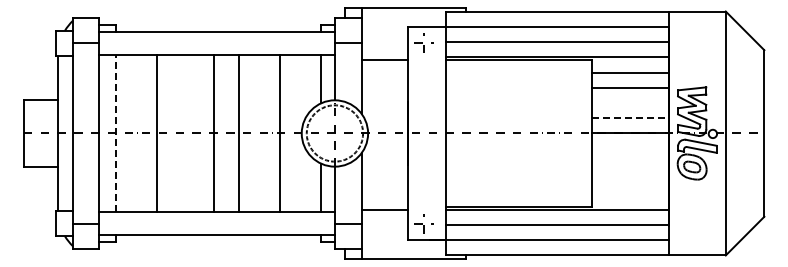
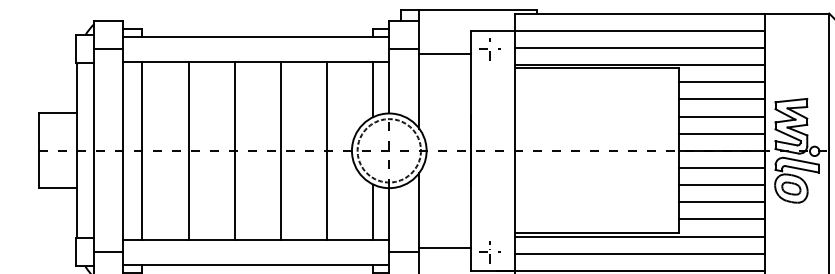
line: (384, 60) -> (445, 54), moved
line: (629, 103) -> (720, 117), added
line: (630, 118) -> (721, 133), dashed -> solid
line: (115, 133) -> (142, 150), dashed -> solid
line: (213, 133) -> (234, 150), moved
line: (629, 148) -> (720, 167), added
line: (629, 163) -> (720, 184), added
line: (629, 179) -> (720, 202), added
line: (629, 194) -> (720, 219), added
line: (384, 209) -> (445, 247), moved

